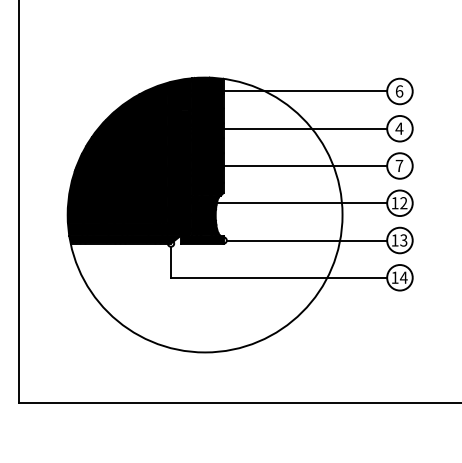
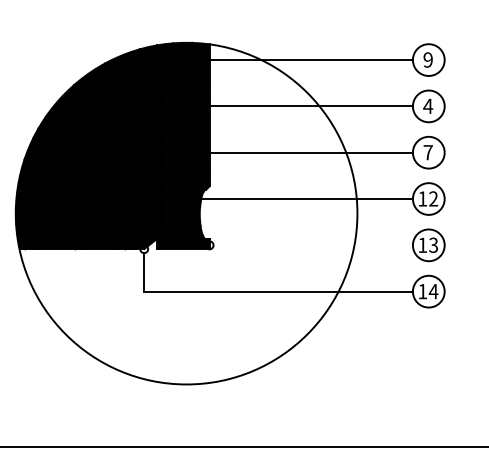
text: (399, 91) -> (428, 60), 6 -> 9
line: (306, 240) -> (312, 245), removed

